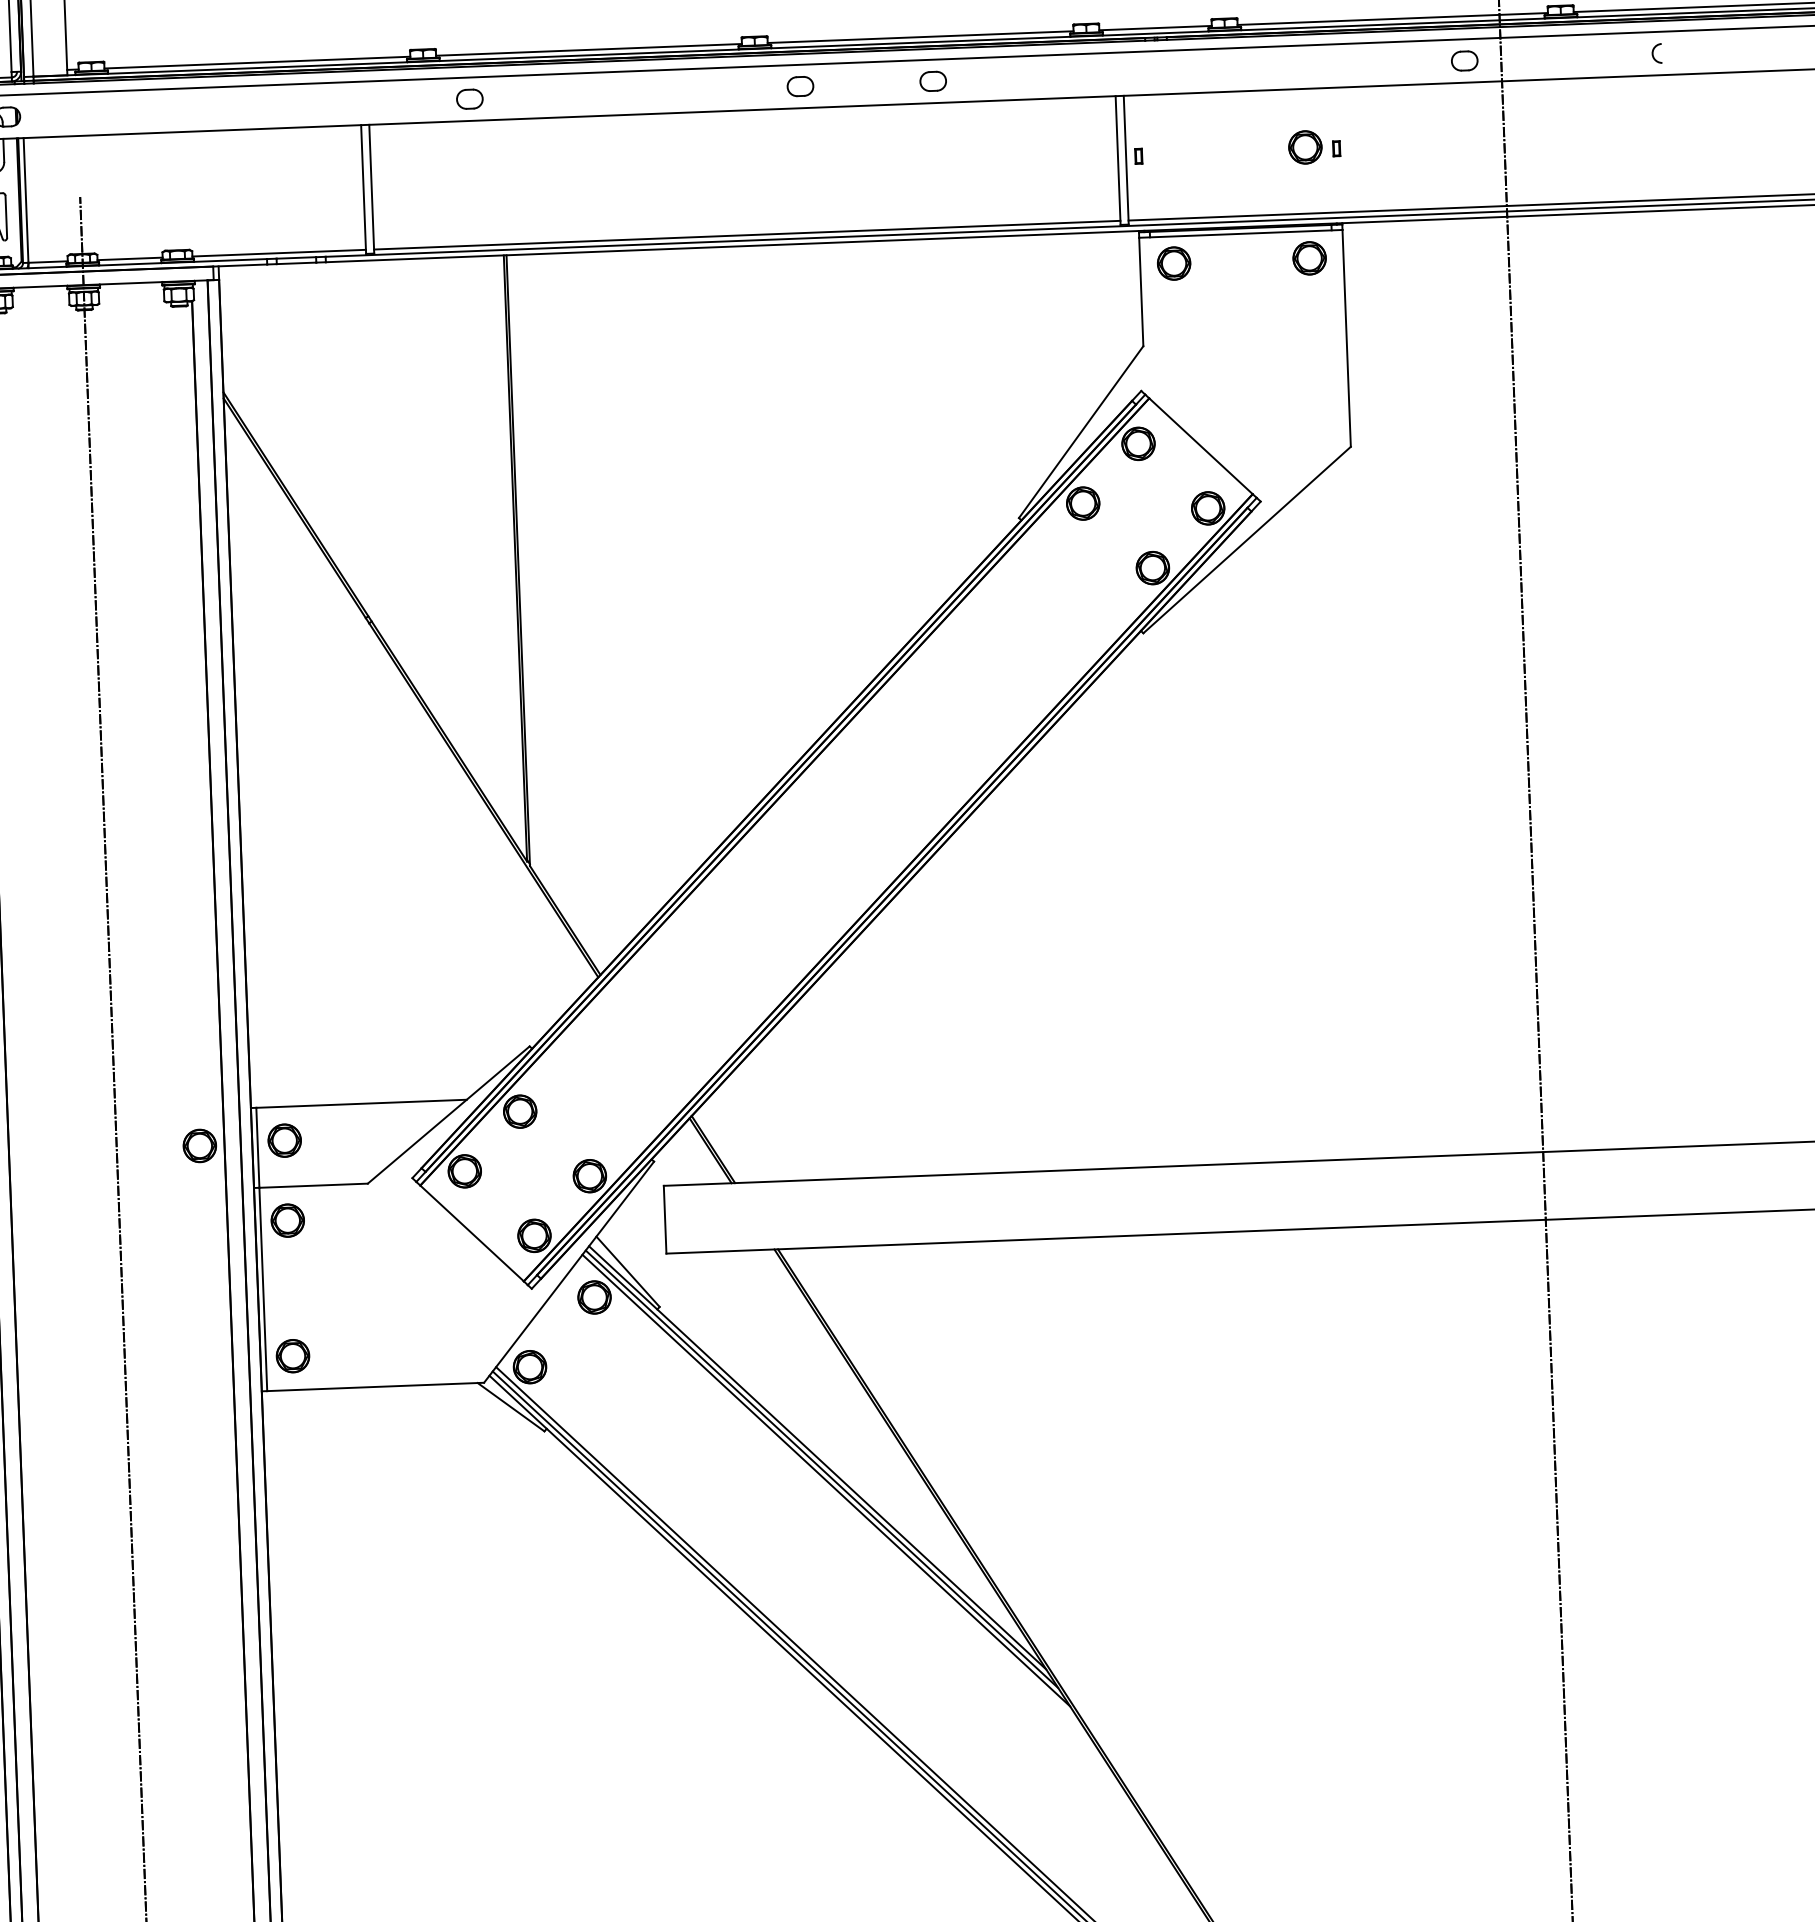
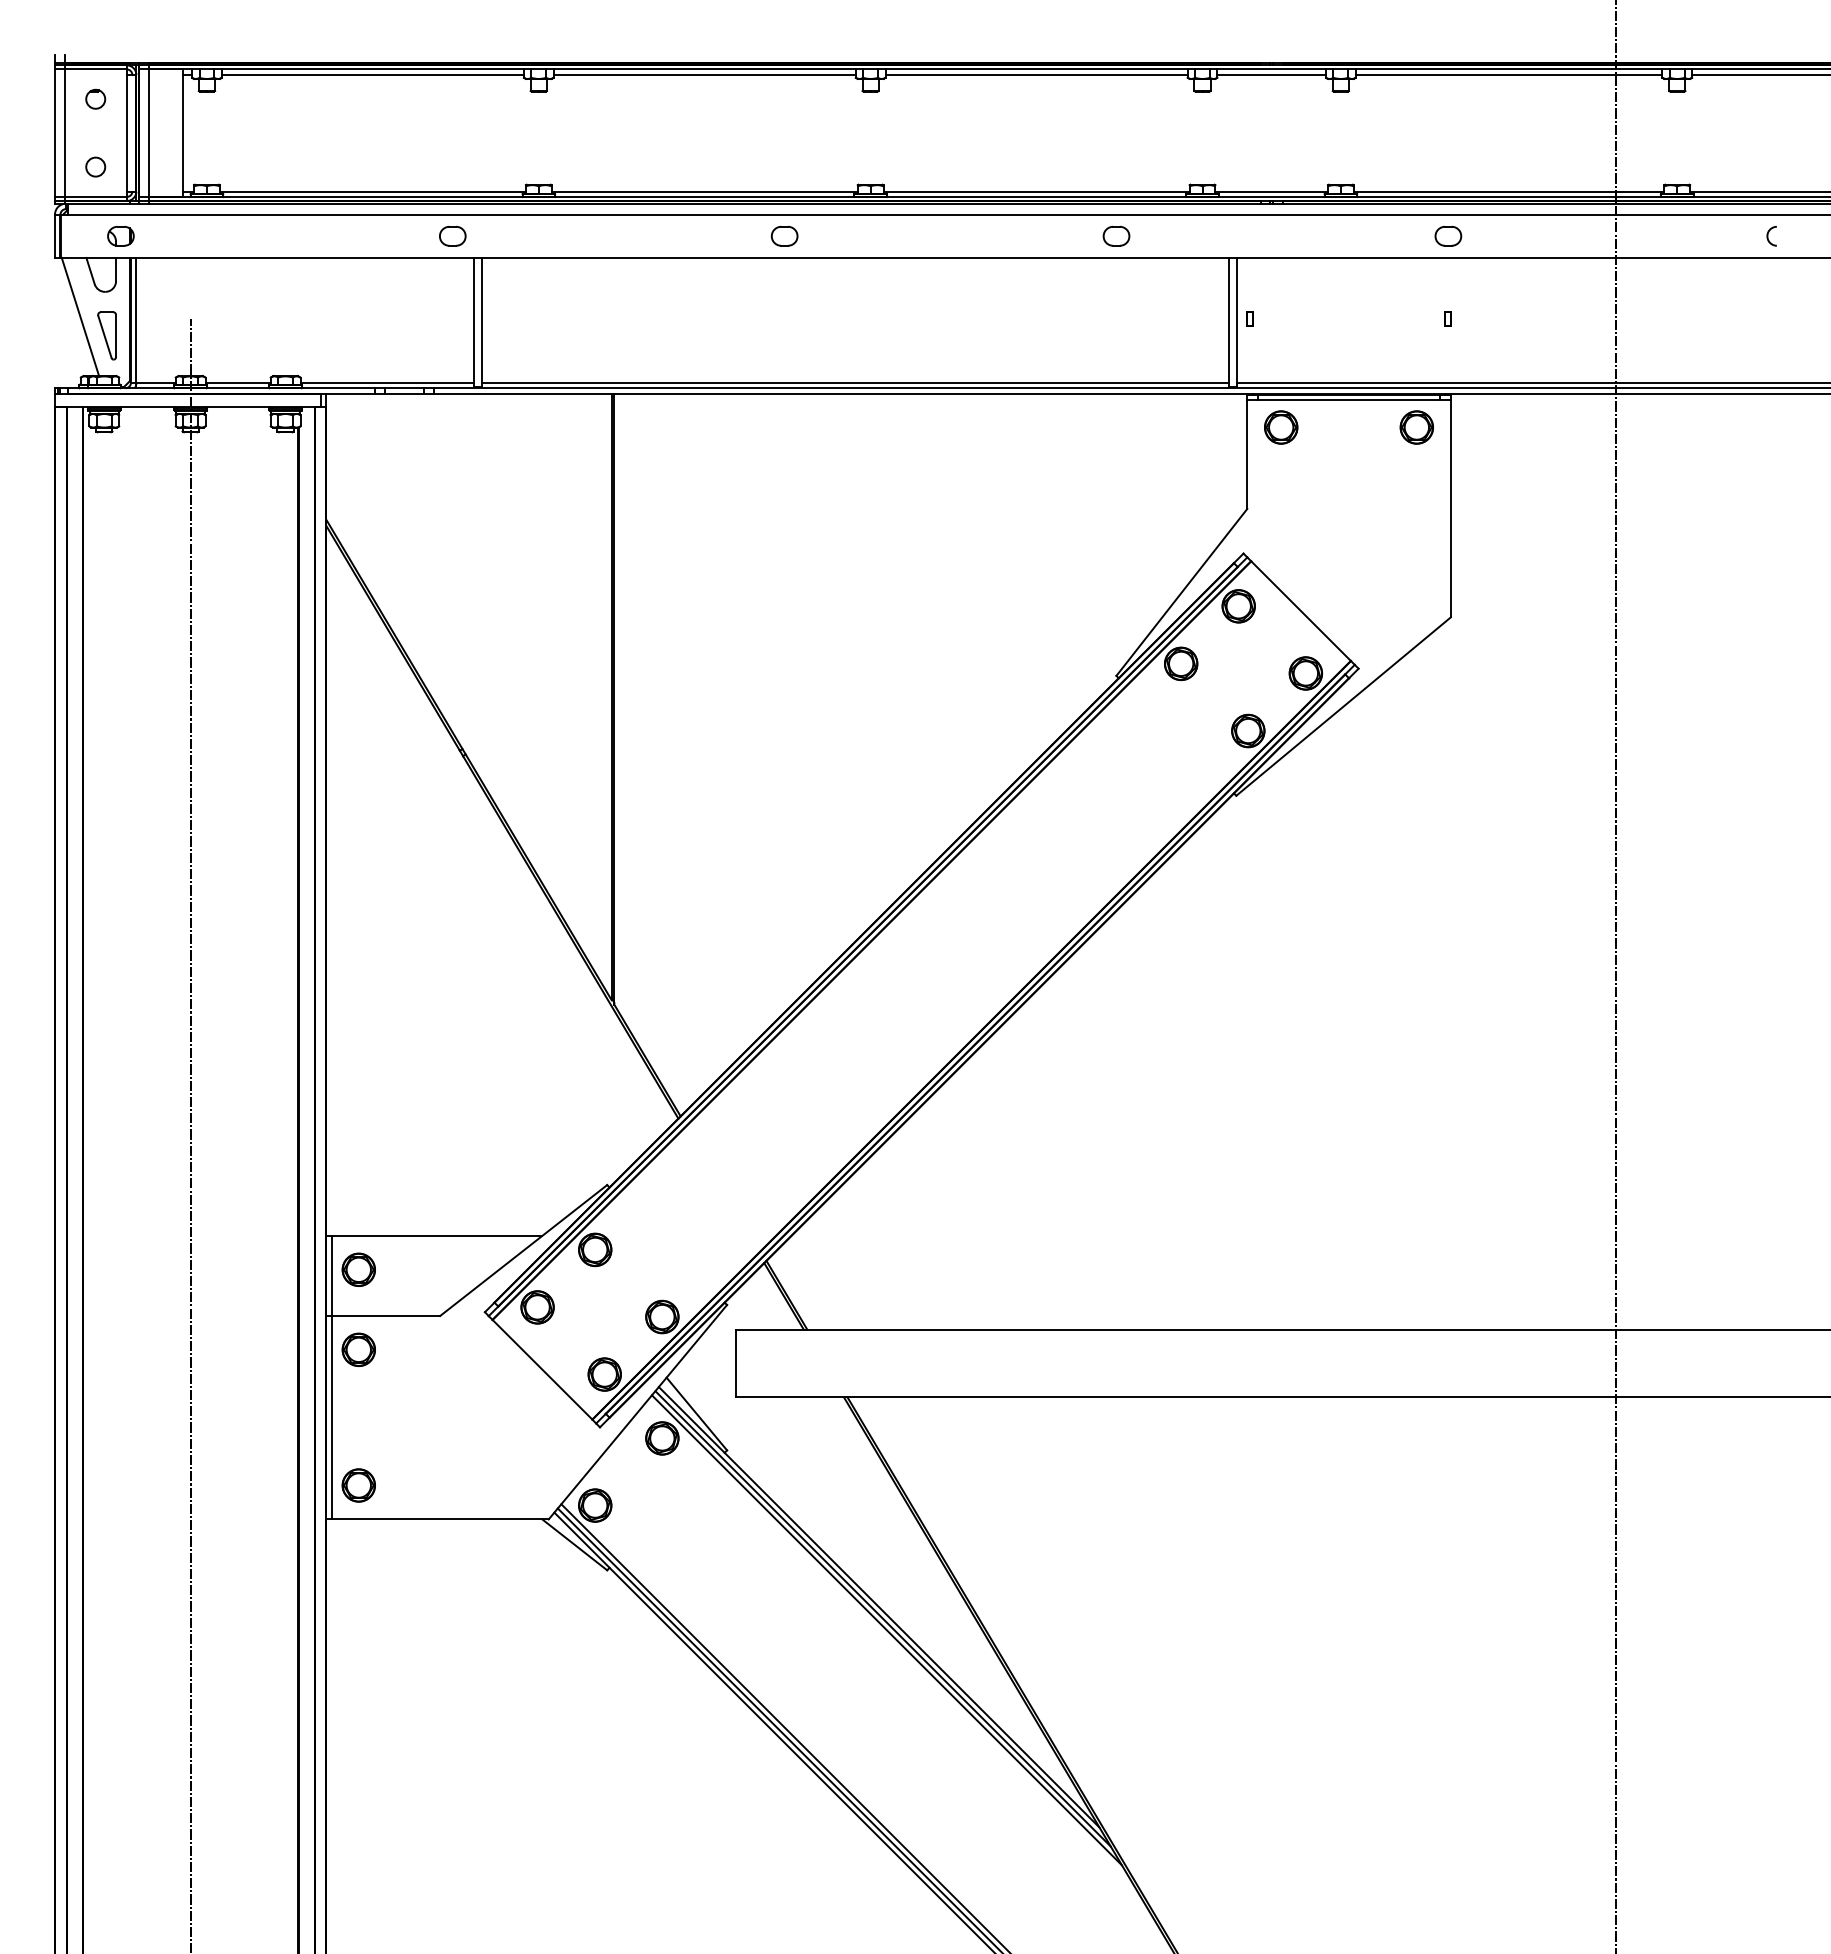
part: (1464, 60) -> (1448, 235), moved
part: (933, 80) -> (1116, 235), moved
part: (800, 85) -> (784, 235), moved
part: (469, 98) -> (452, 235), moved
part: (1305, 147) -> (1416, 316), removed
part: (199, 1145) -> (273, 1271), removed

